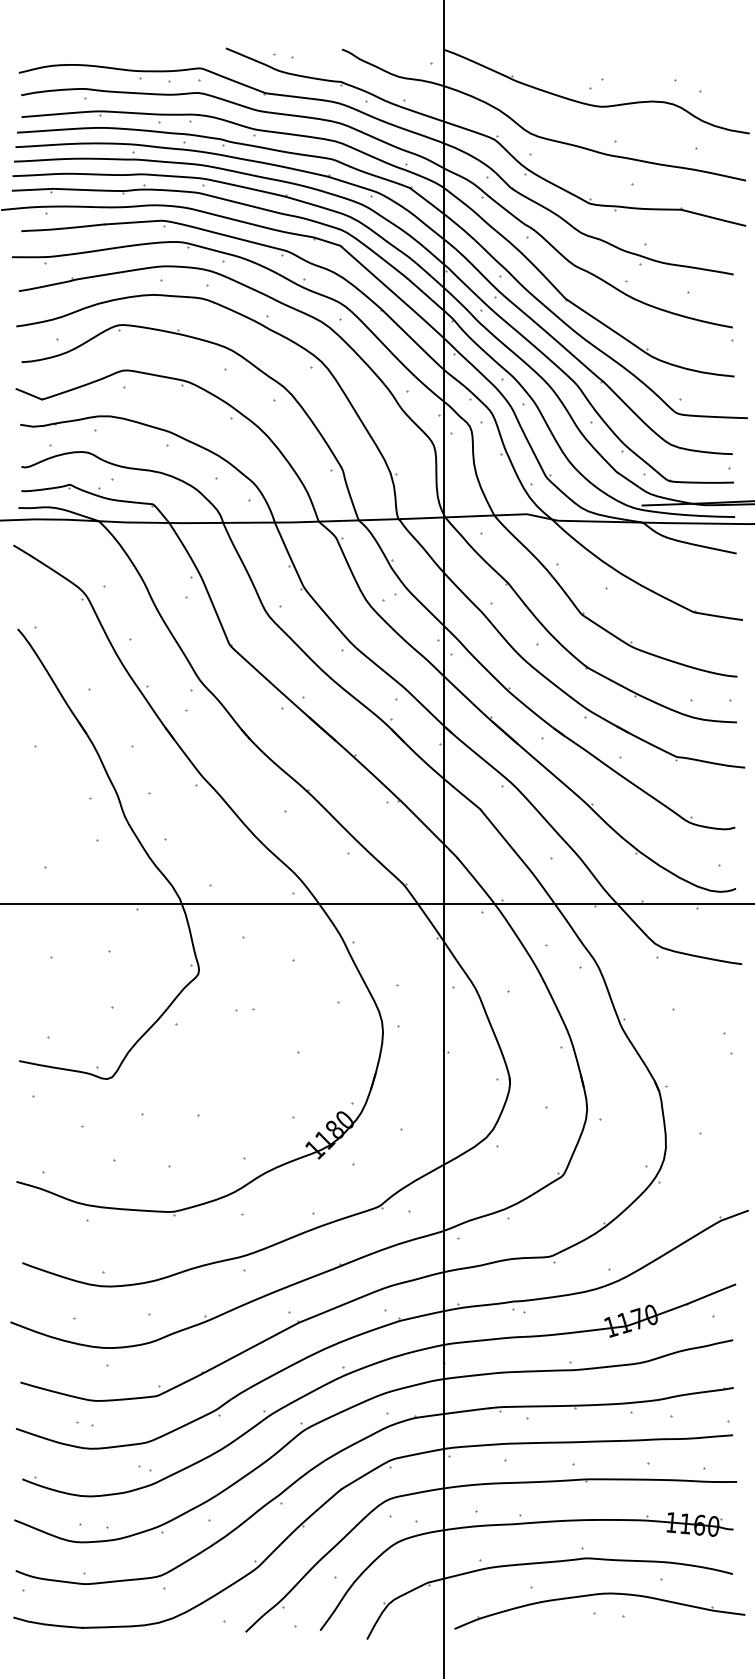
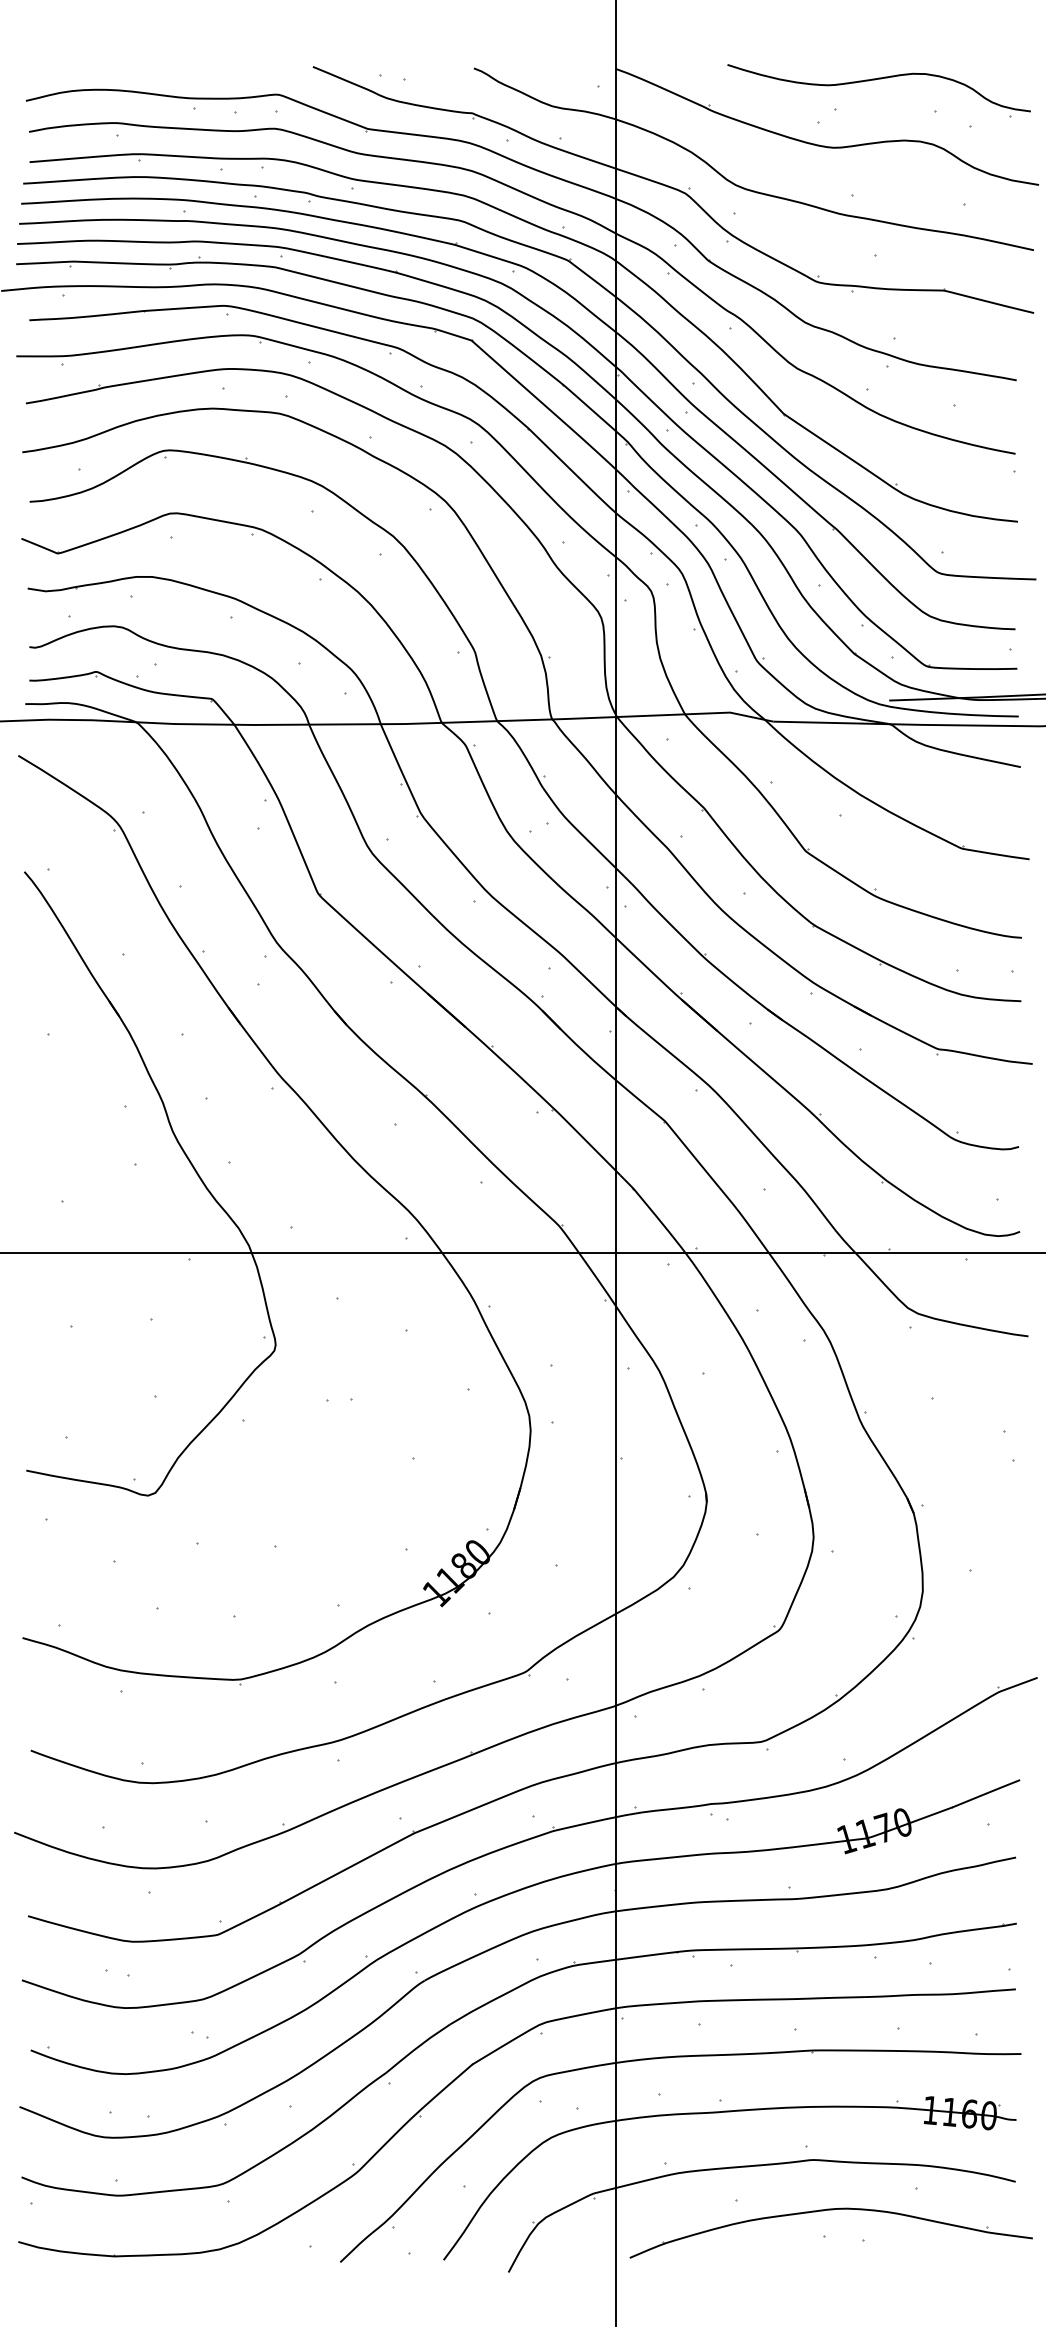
part: (631, 58) -> (875, 80), added

